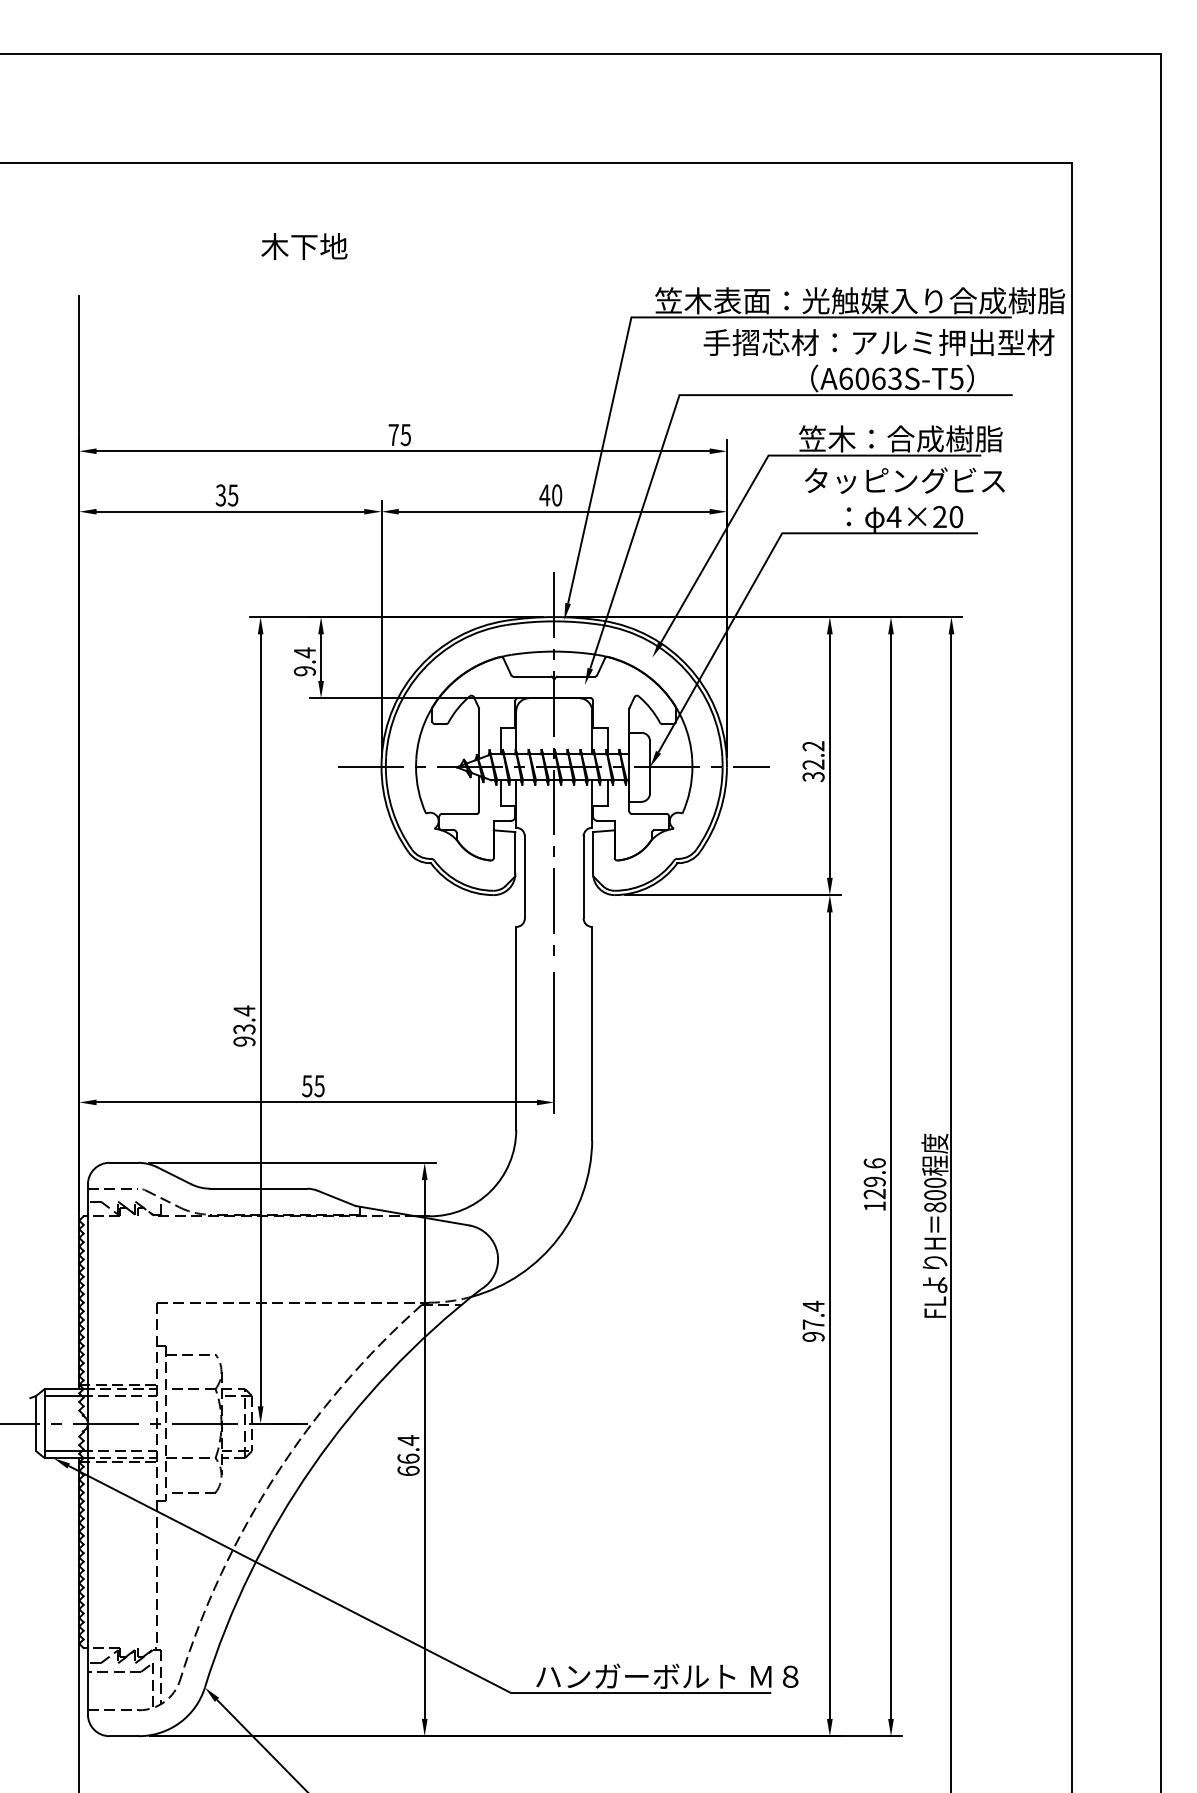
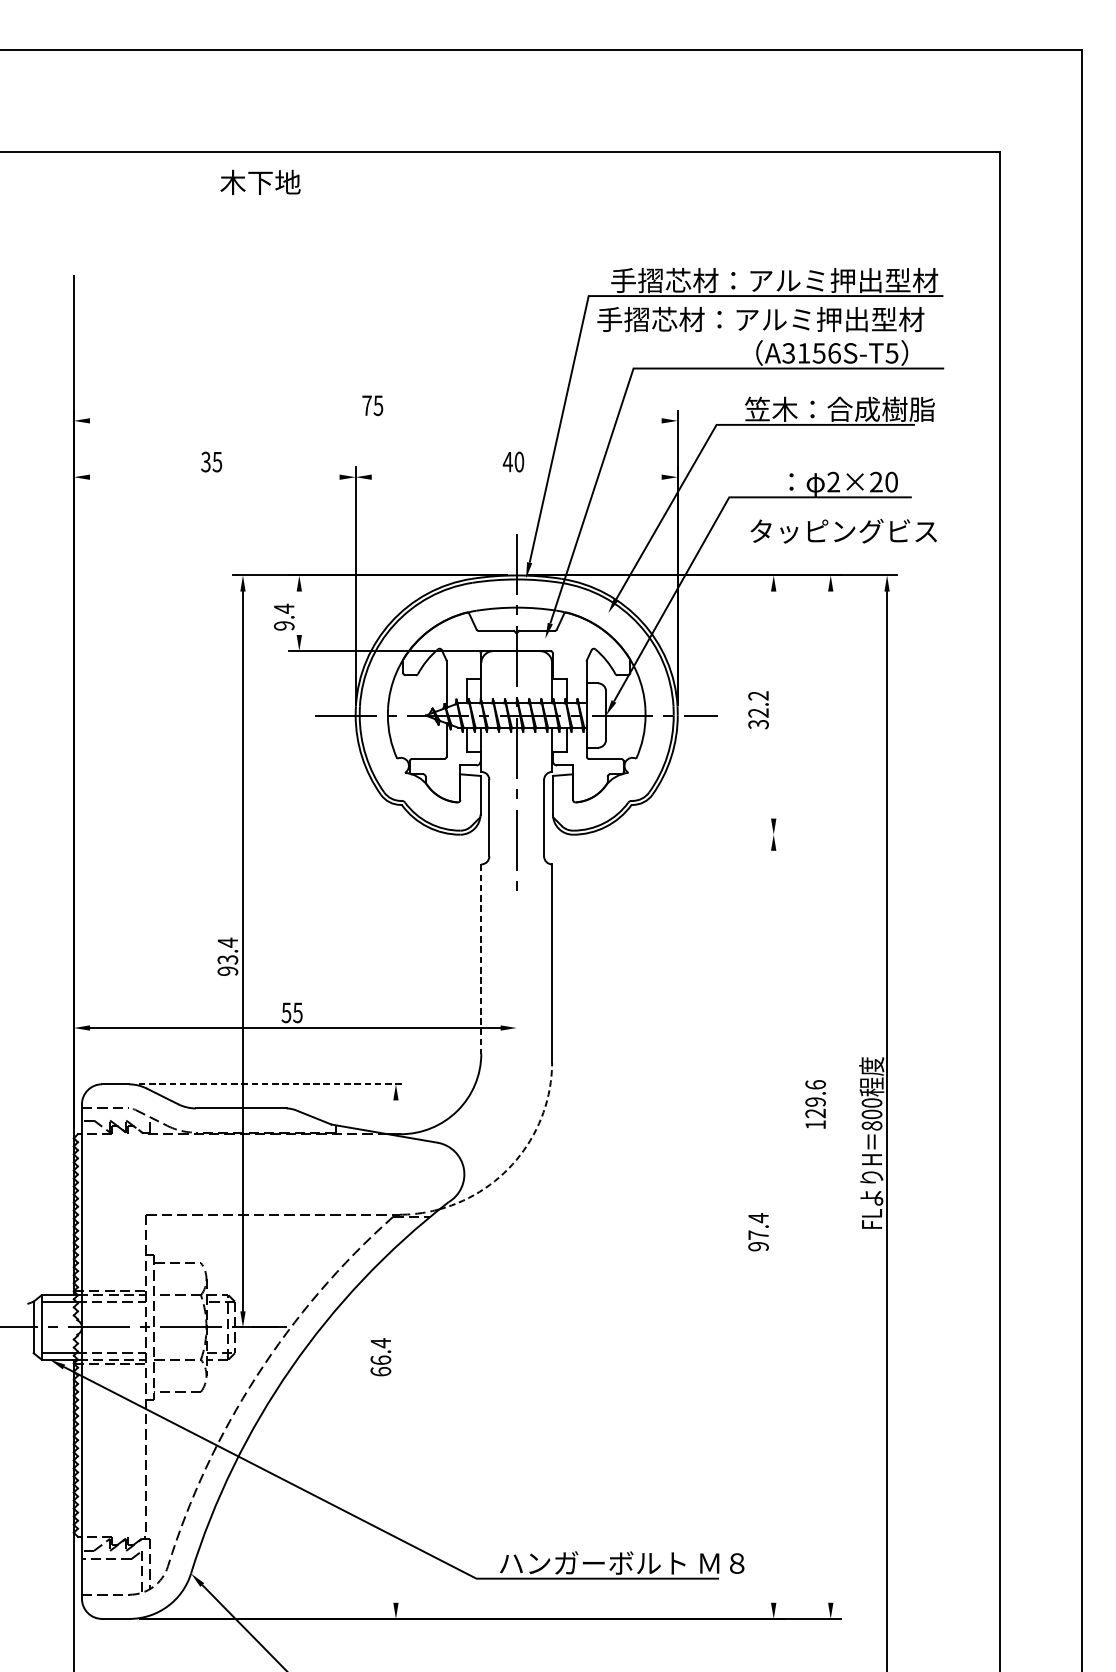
text: (304, 246) -> (260, 182), moved
text: (859, 300) -> (801, 280), 笠木表面：光触媒入り合成樹脂 -> 手摺芯材：アルミ押出型材
text: (878, 342) -> (760, 319), moved
text: (870, 378) -> (811, 353), A6063S-T5 -> A3156S-T5
line: (402, 451) -> (375, 421), removed
text: (904, 480) -> (843, 531), moved
line: (230, 511) -> (214, 477), removed
line: (553, 511) -> (516, 477), removed
text: (893, 516) -> (833, 481), 4×20 -> 2×20
line: (321, 657) -> (299, 613), removed
line: (829, 755) -> (773, 704), removed
line: (732, 895) -> (682, 835), removed
line: (516, 1028) -> (481, 959), solid -> dashed
line: (554, 1043) -> (516, 973), removed
line: (292, 1162) -> (272, 1084), solid -> dashed
line: (891, 1176) -> (831, 1097), removed
arc: (558, 1238) -> (520, 1154), solid -> dashed
line: (829, 1315) -> (773, 1226), removed
line: (424, 1449) -> (395, 1351), removed

